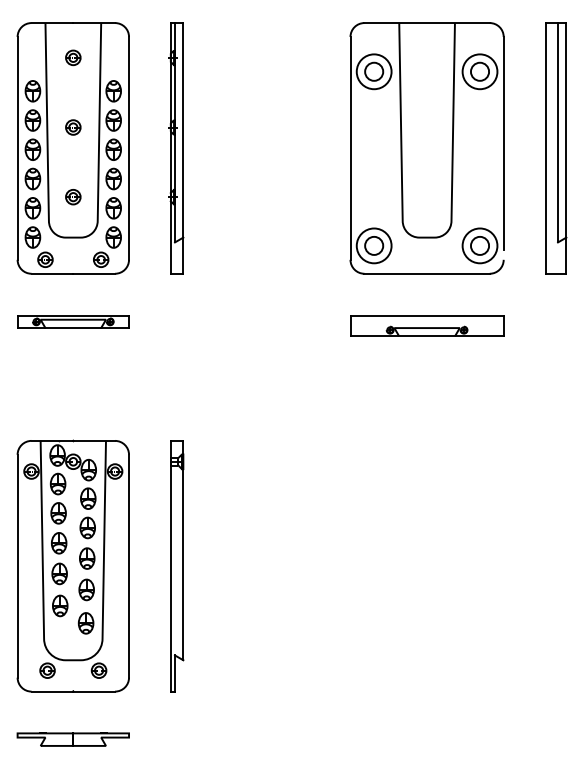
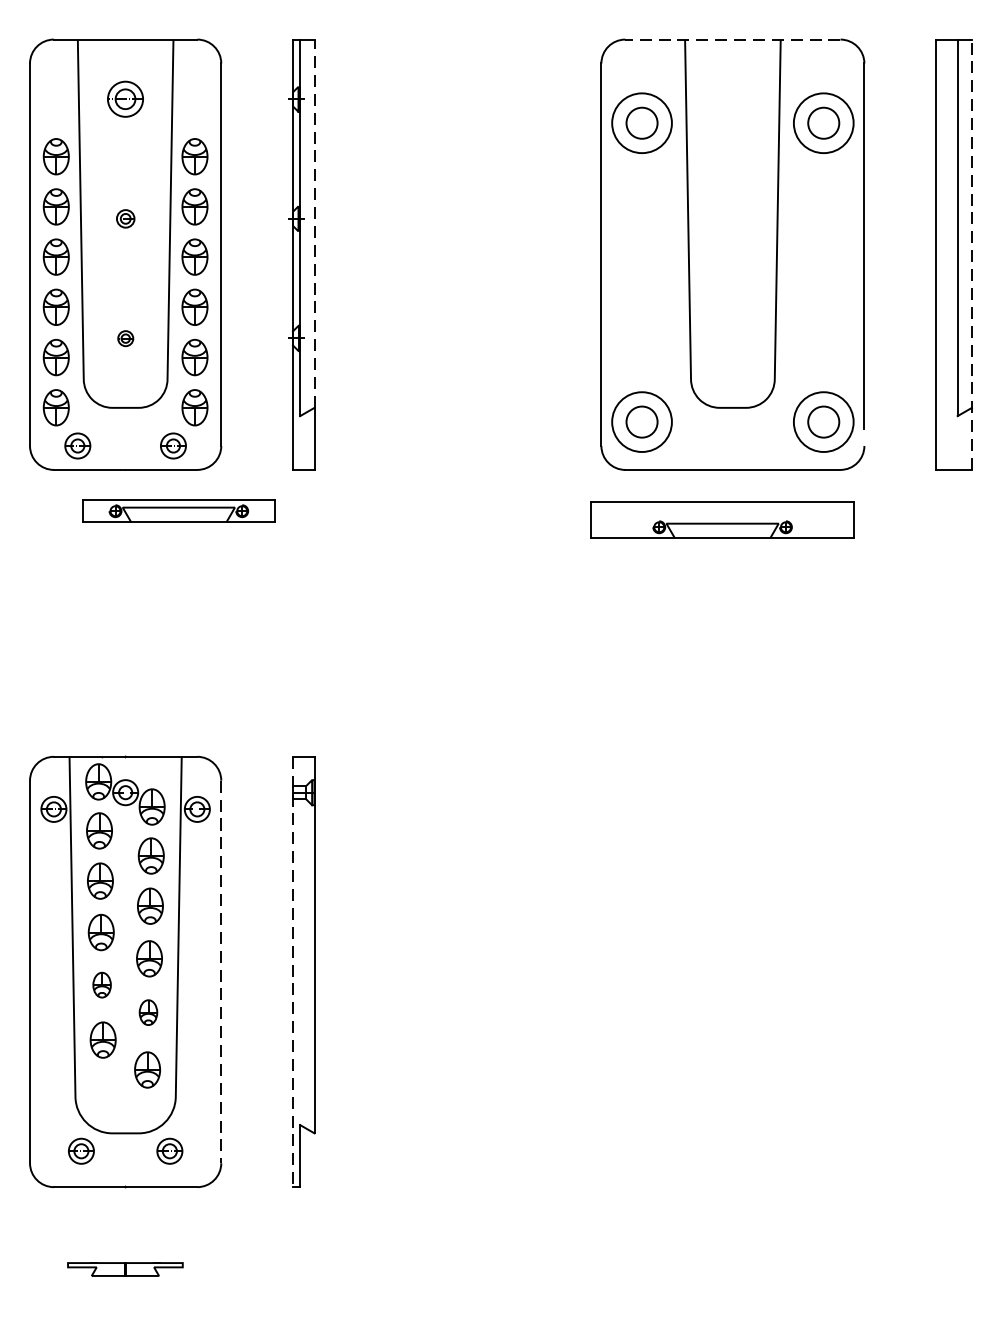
line: (427, 23) -> (733, 40), solid -> dashed
part: (73, 57) -> (125, 98), size x1.4
part: (73, 127) -> (125, 218), size x0.7
line: (183, 129) -> (314, 222), solid -> dashed
line: (566, 147) -> (972, 253), solid -> dashed
part: (73, 197) -> (125, 339), size x0.6
part: (73, 321) -> (179, 510), moved
part: (427, 325) -> (723, 519), moved
line: (129, 566) -> (222, 972), solid -> dashed
line: (170, 566) -> (292, 972), solid -> dashed
part: (59, 573) -> (101, 984), size x0.7
part: (86, 589) -> (148, 1011), size x0.7
part: (72, 739) -> (124, 1269), size x0.6

